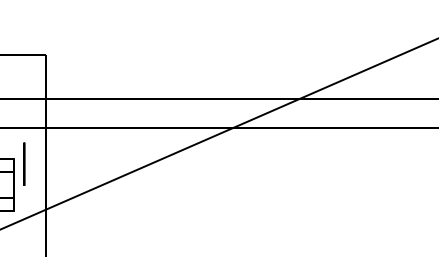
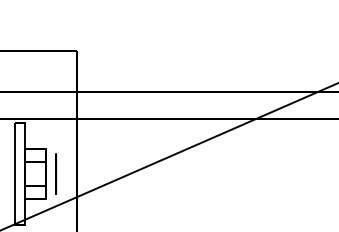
circle: (24, 163) -> (56, 173), moved

